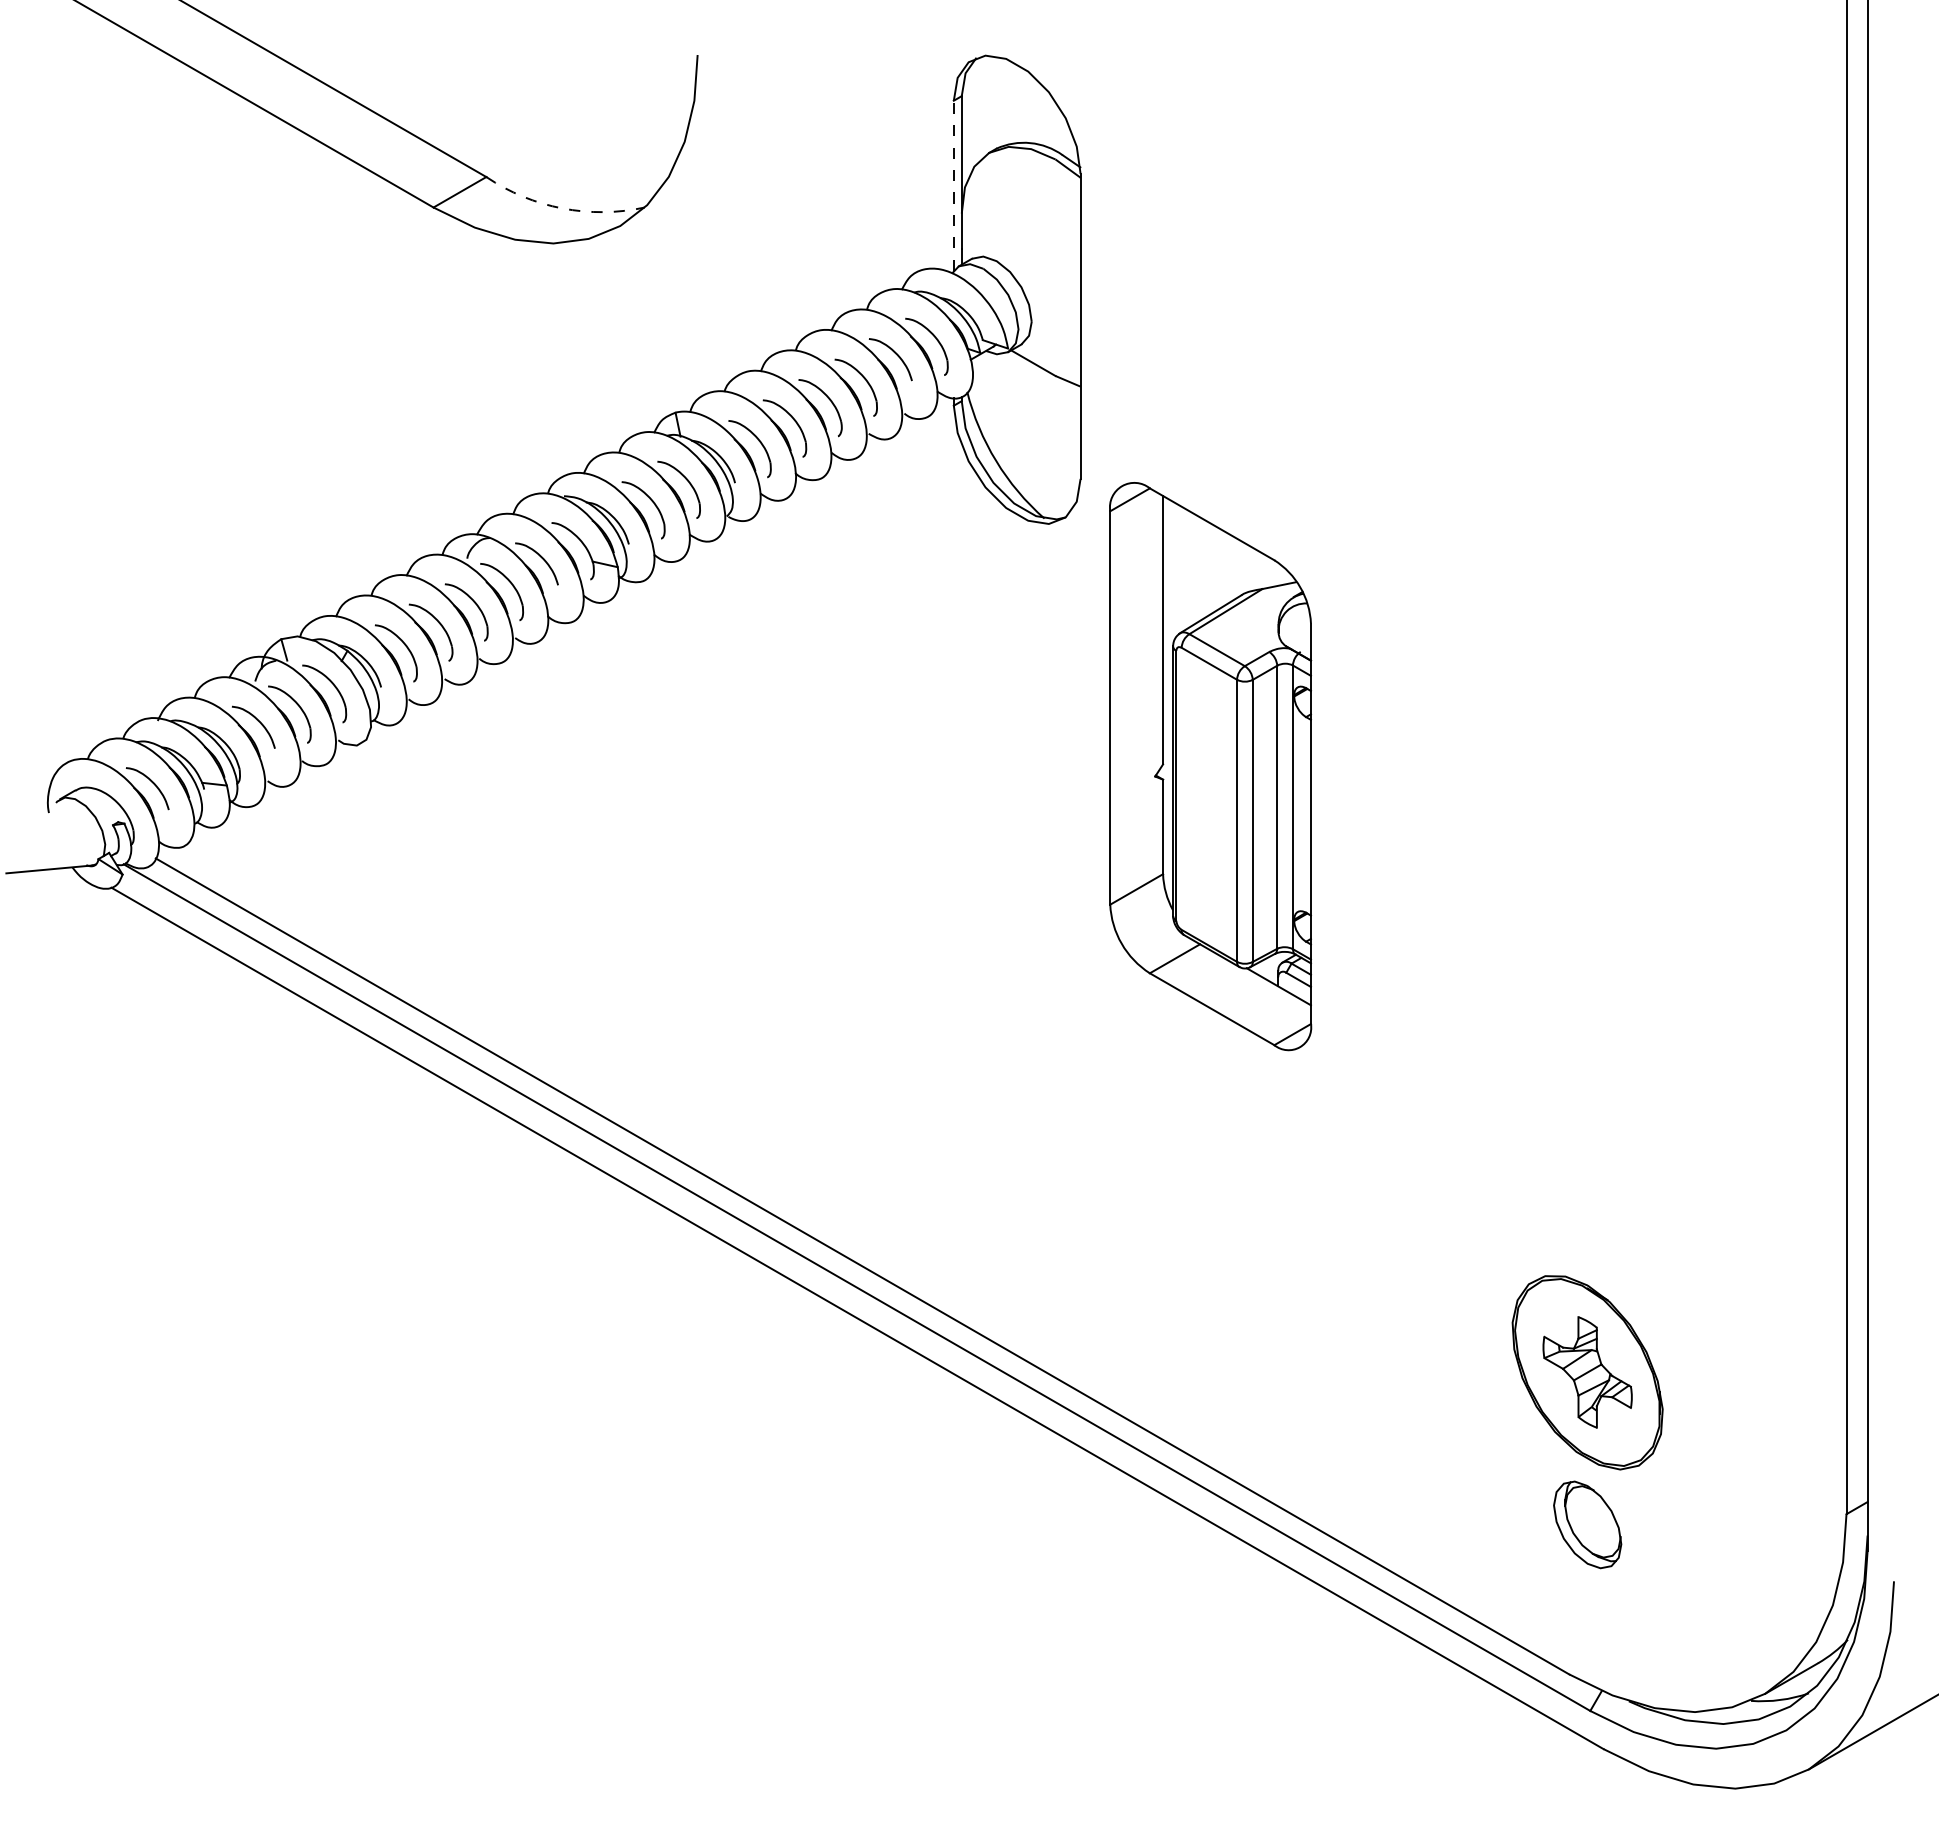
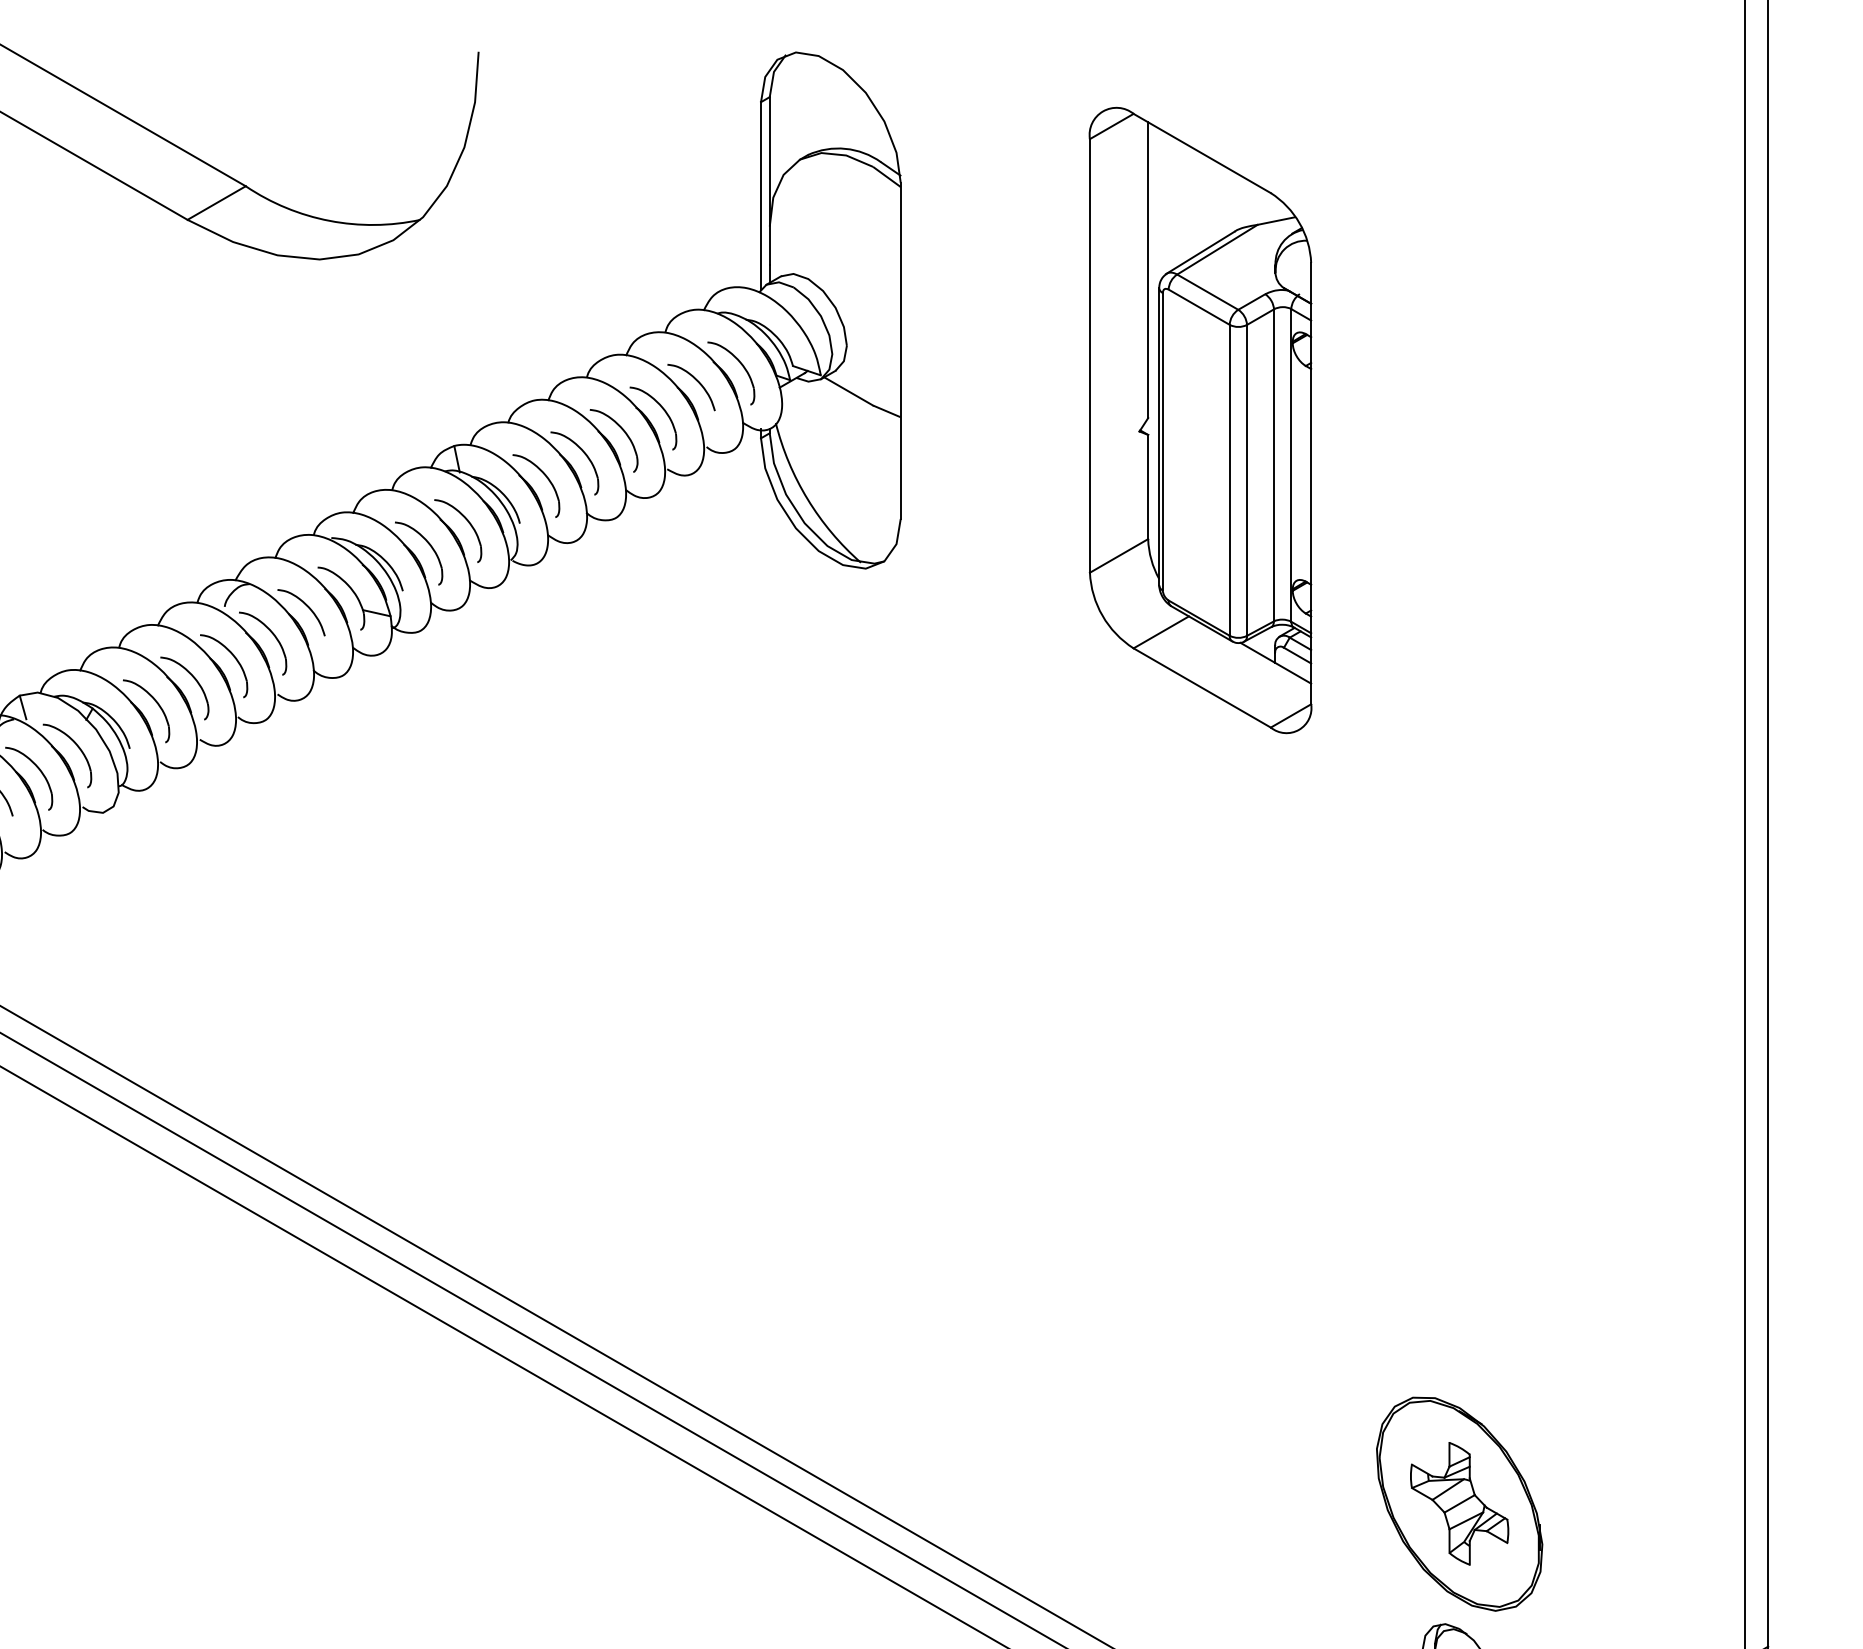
line: (953, 185) -> (760, 195), dashed -> solid
arc: (562, 208) -> (329, 220), dashed -> solid
part: (1210, 766) -> (1200, 420), moved

